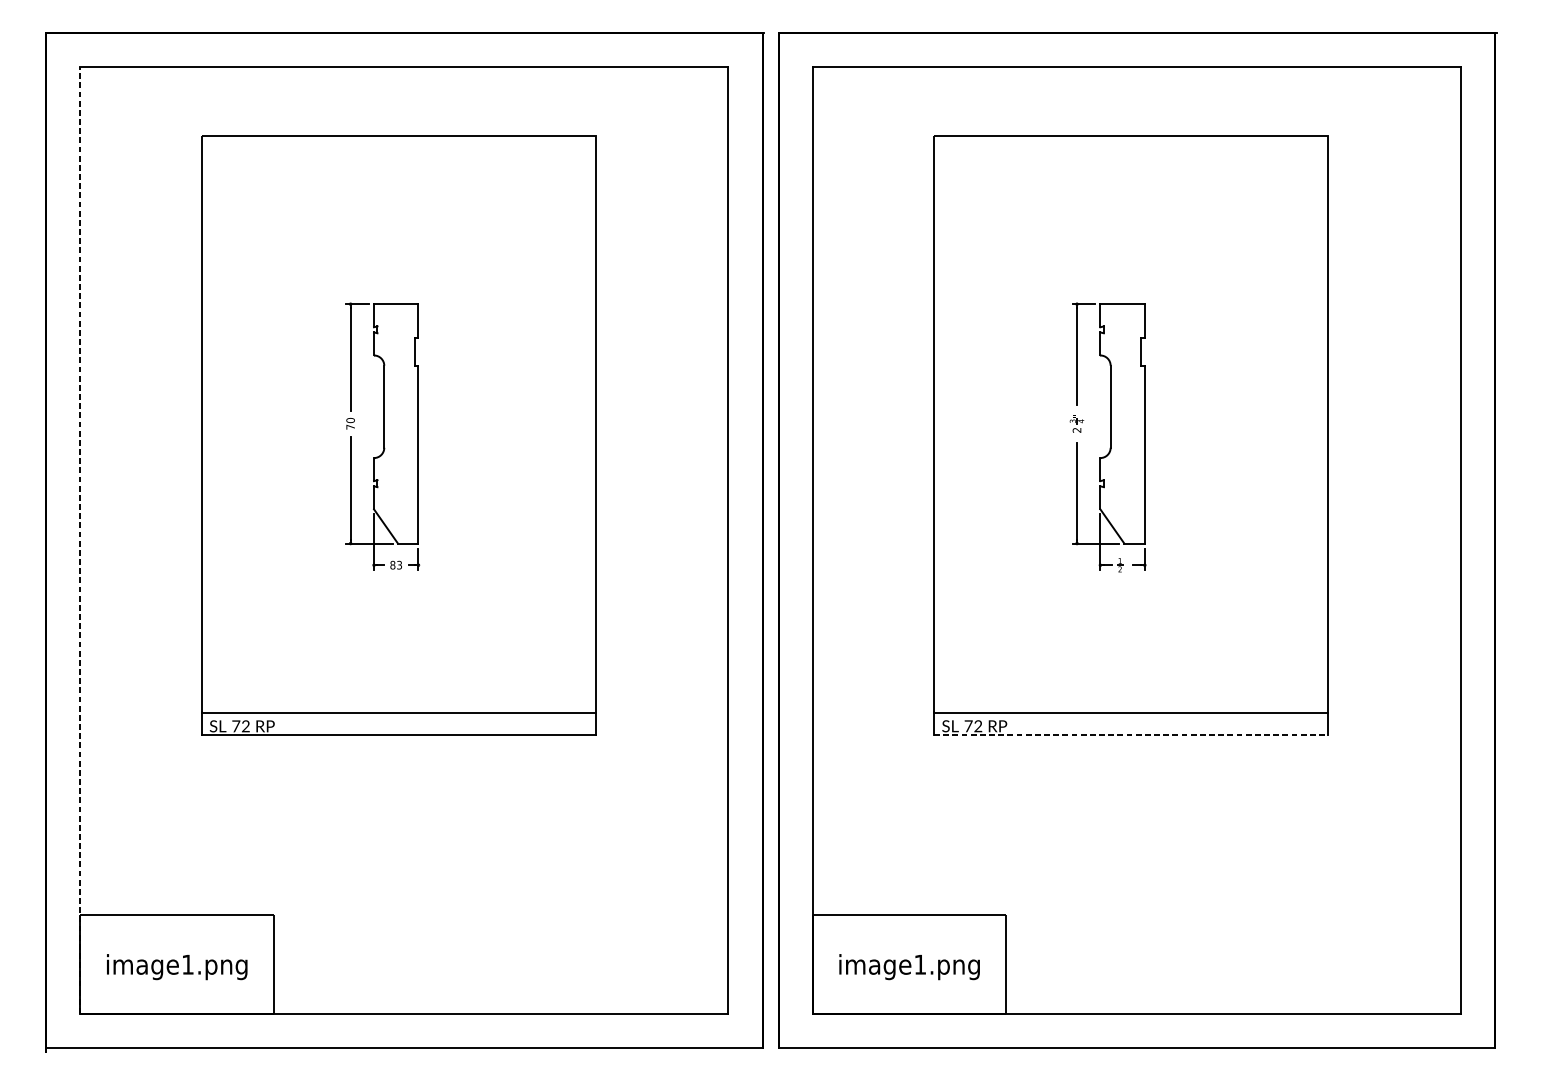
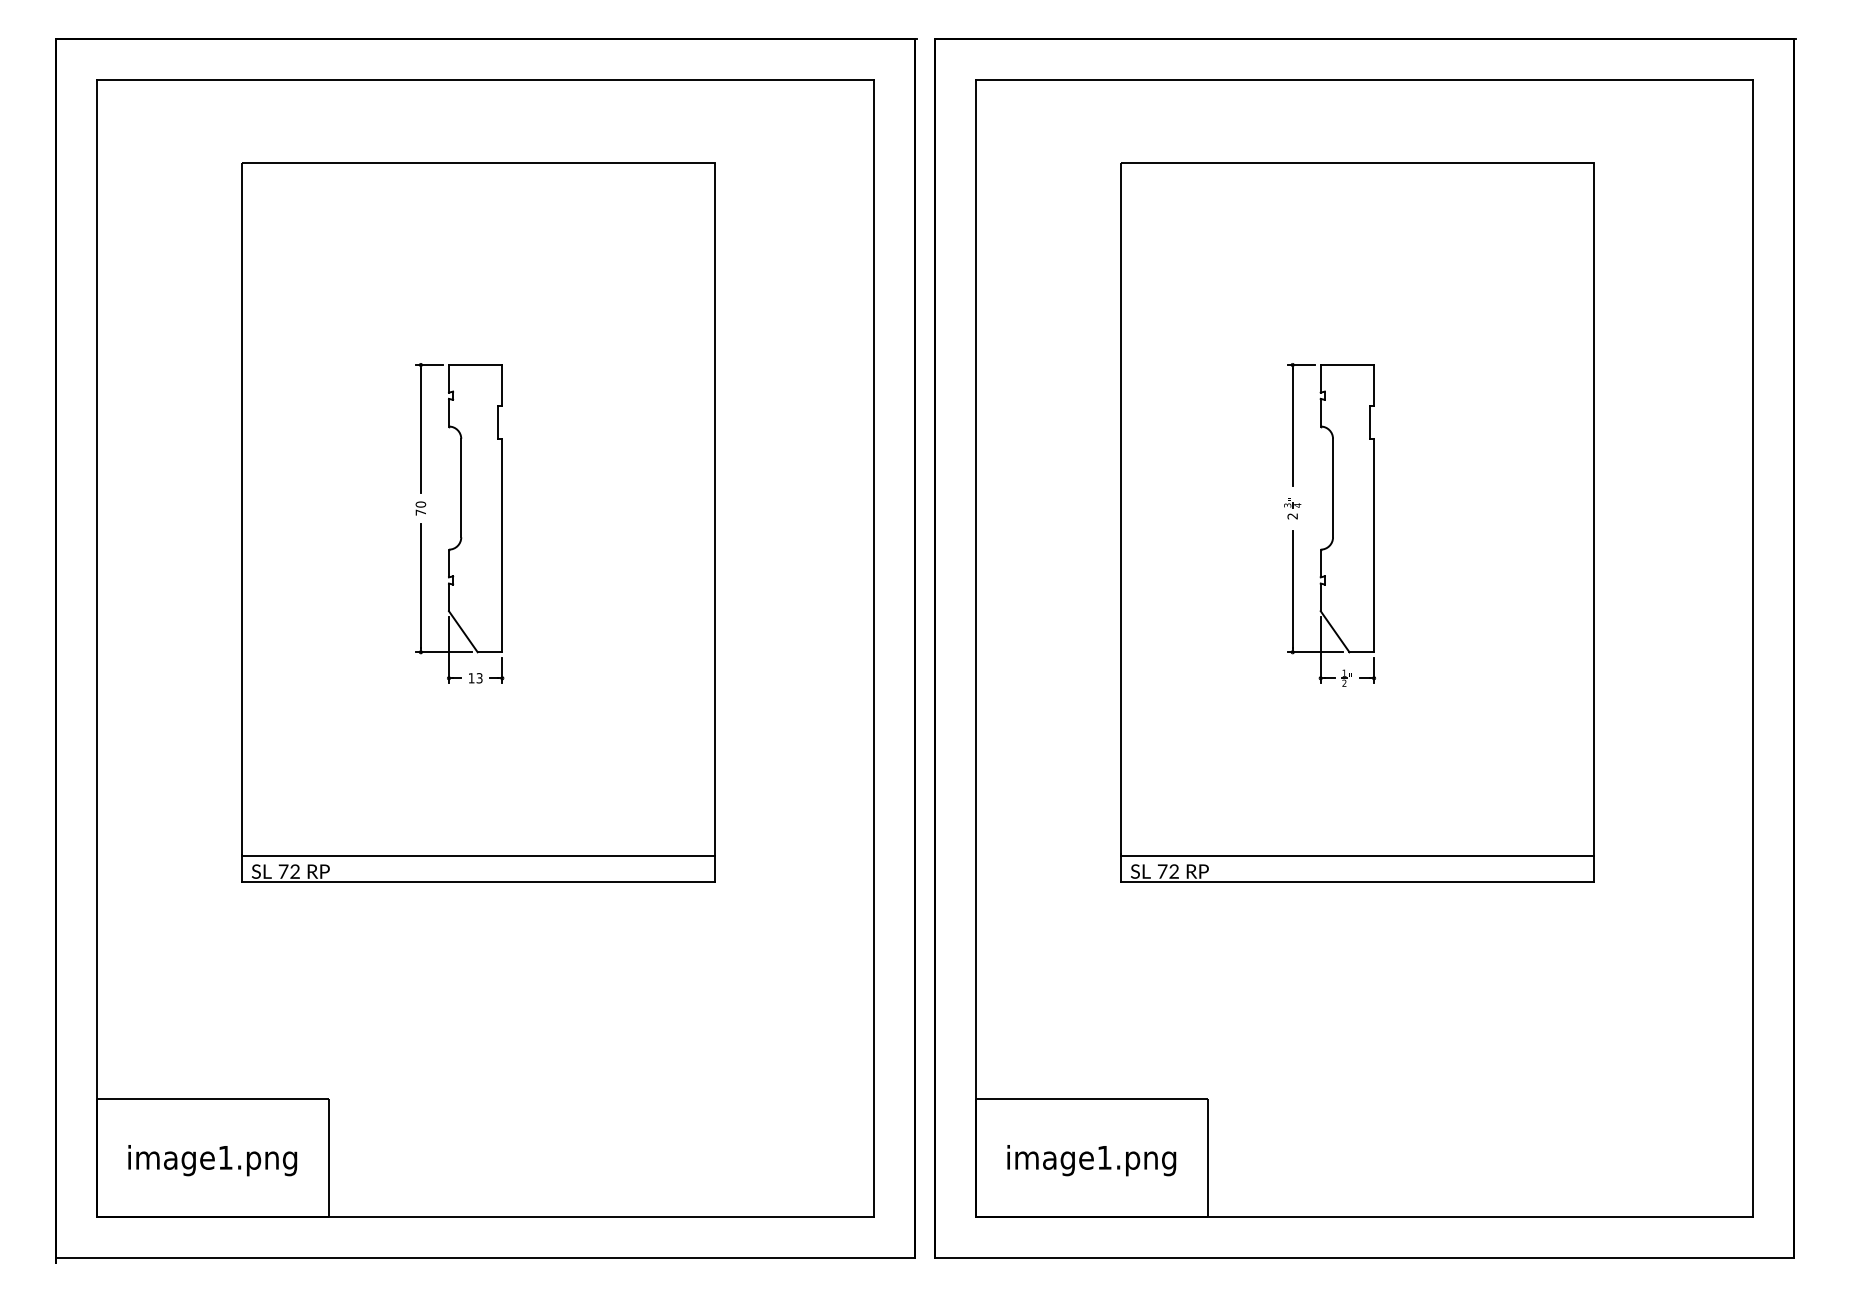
line: (80, 539) -> (96, 647), dashed -> solid
text: (392, 565) -> (471, 678), 83 -> 13
line: (1131, 735) -> (1357, 882), dashed -> solid

